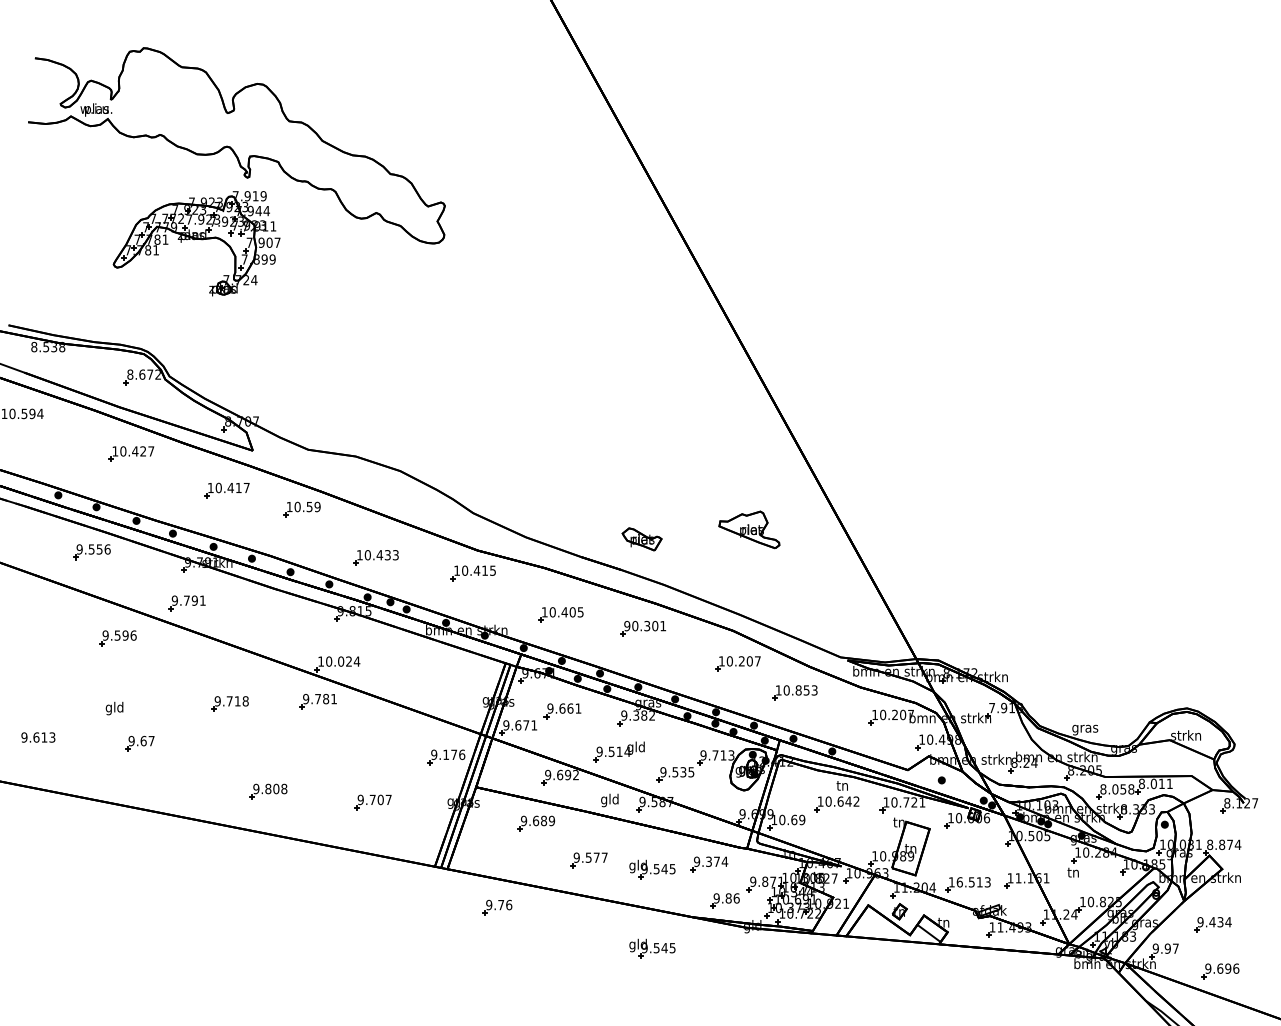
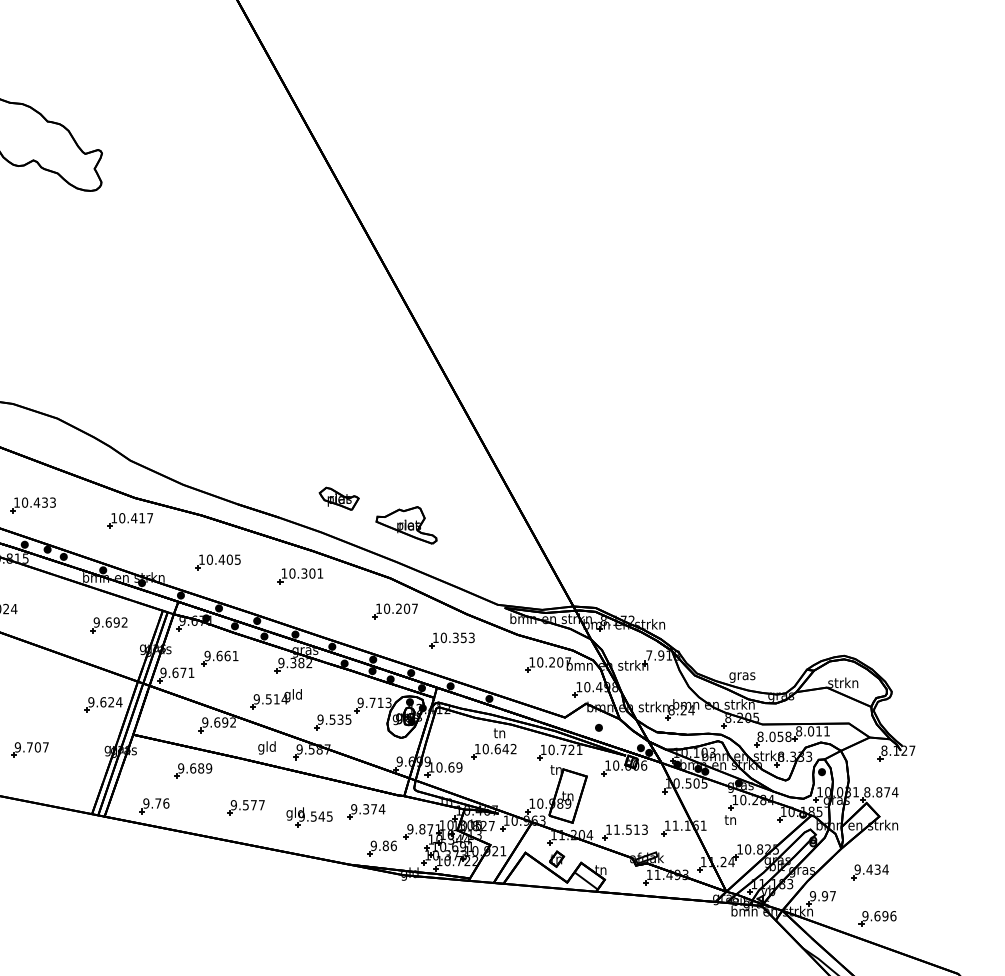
part: (749, 529) -> (406, 524), moved
part: (641, 539) -> (338, 498), moved
text: (492, 570) -> (149, 517), 10.415 -> 10.417
text: (627, 625) -> (284, 572), 90.301 -> 10.301
part: (451, 677) -> (108, 624), added
text: (798, 690) -> (455, 637), 10.853 -> 10.353
text: (454, 754) -> (111, 701), 9.176 -> 9.624
text: (959, 882) -> (616, 829), 16.513 -> 11.513
part: (497, 907) -> (154, 805), moved
part: (652, 948) -> (309, 895), removed

